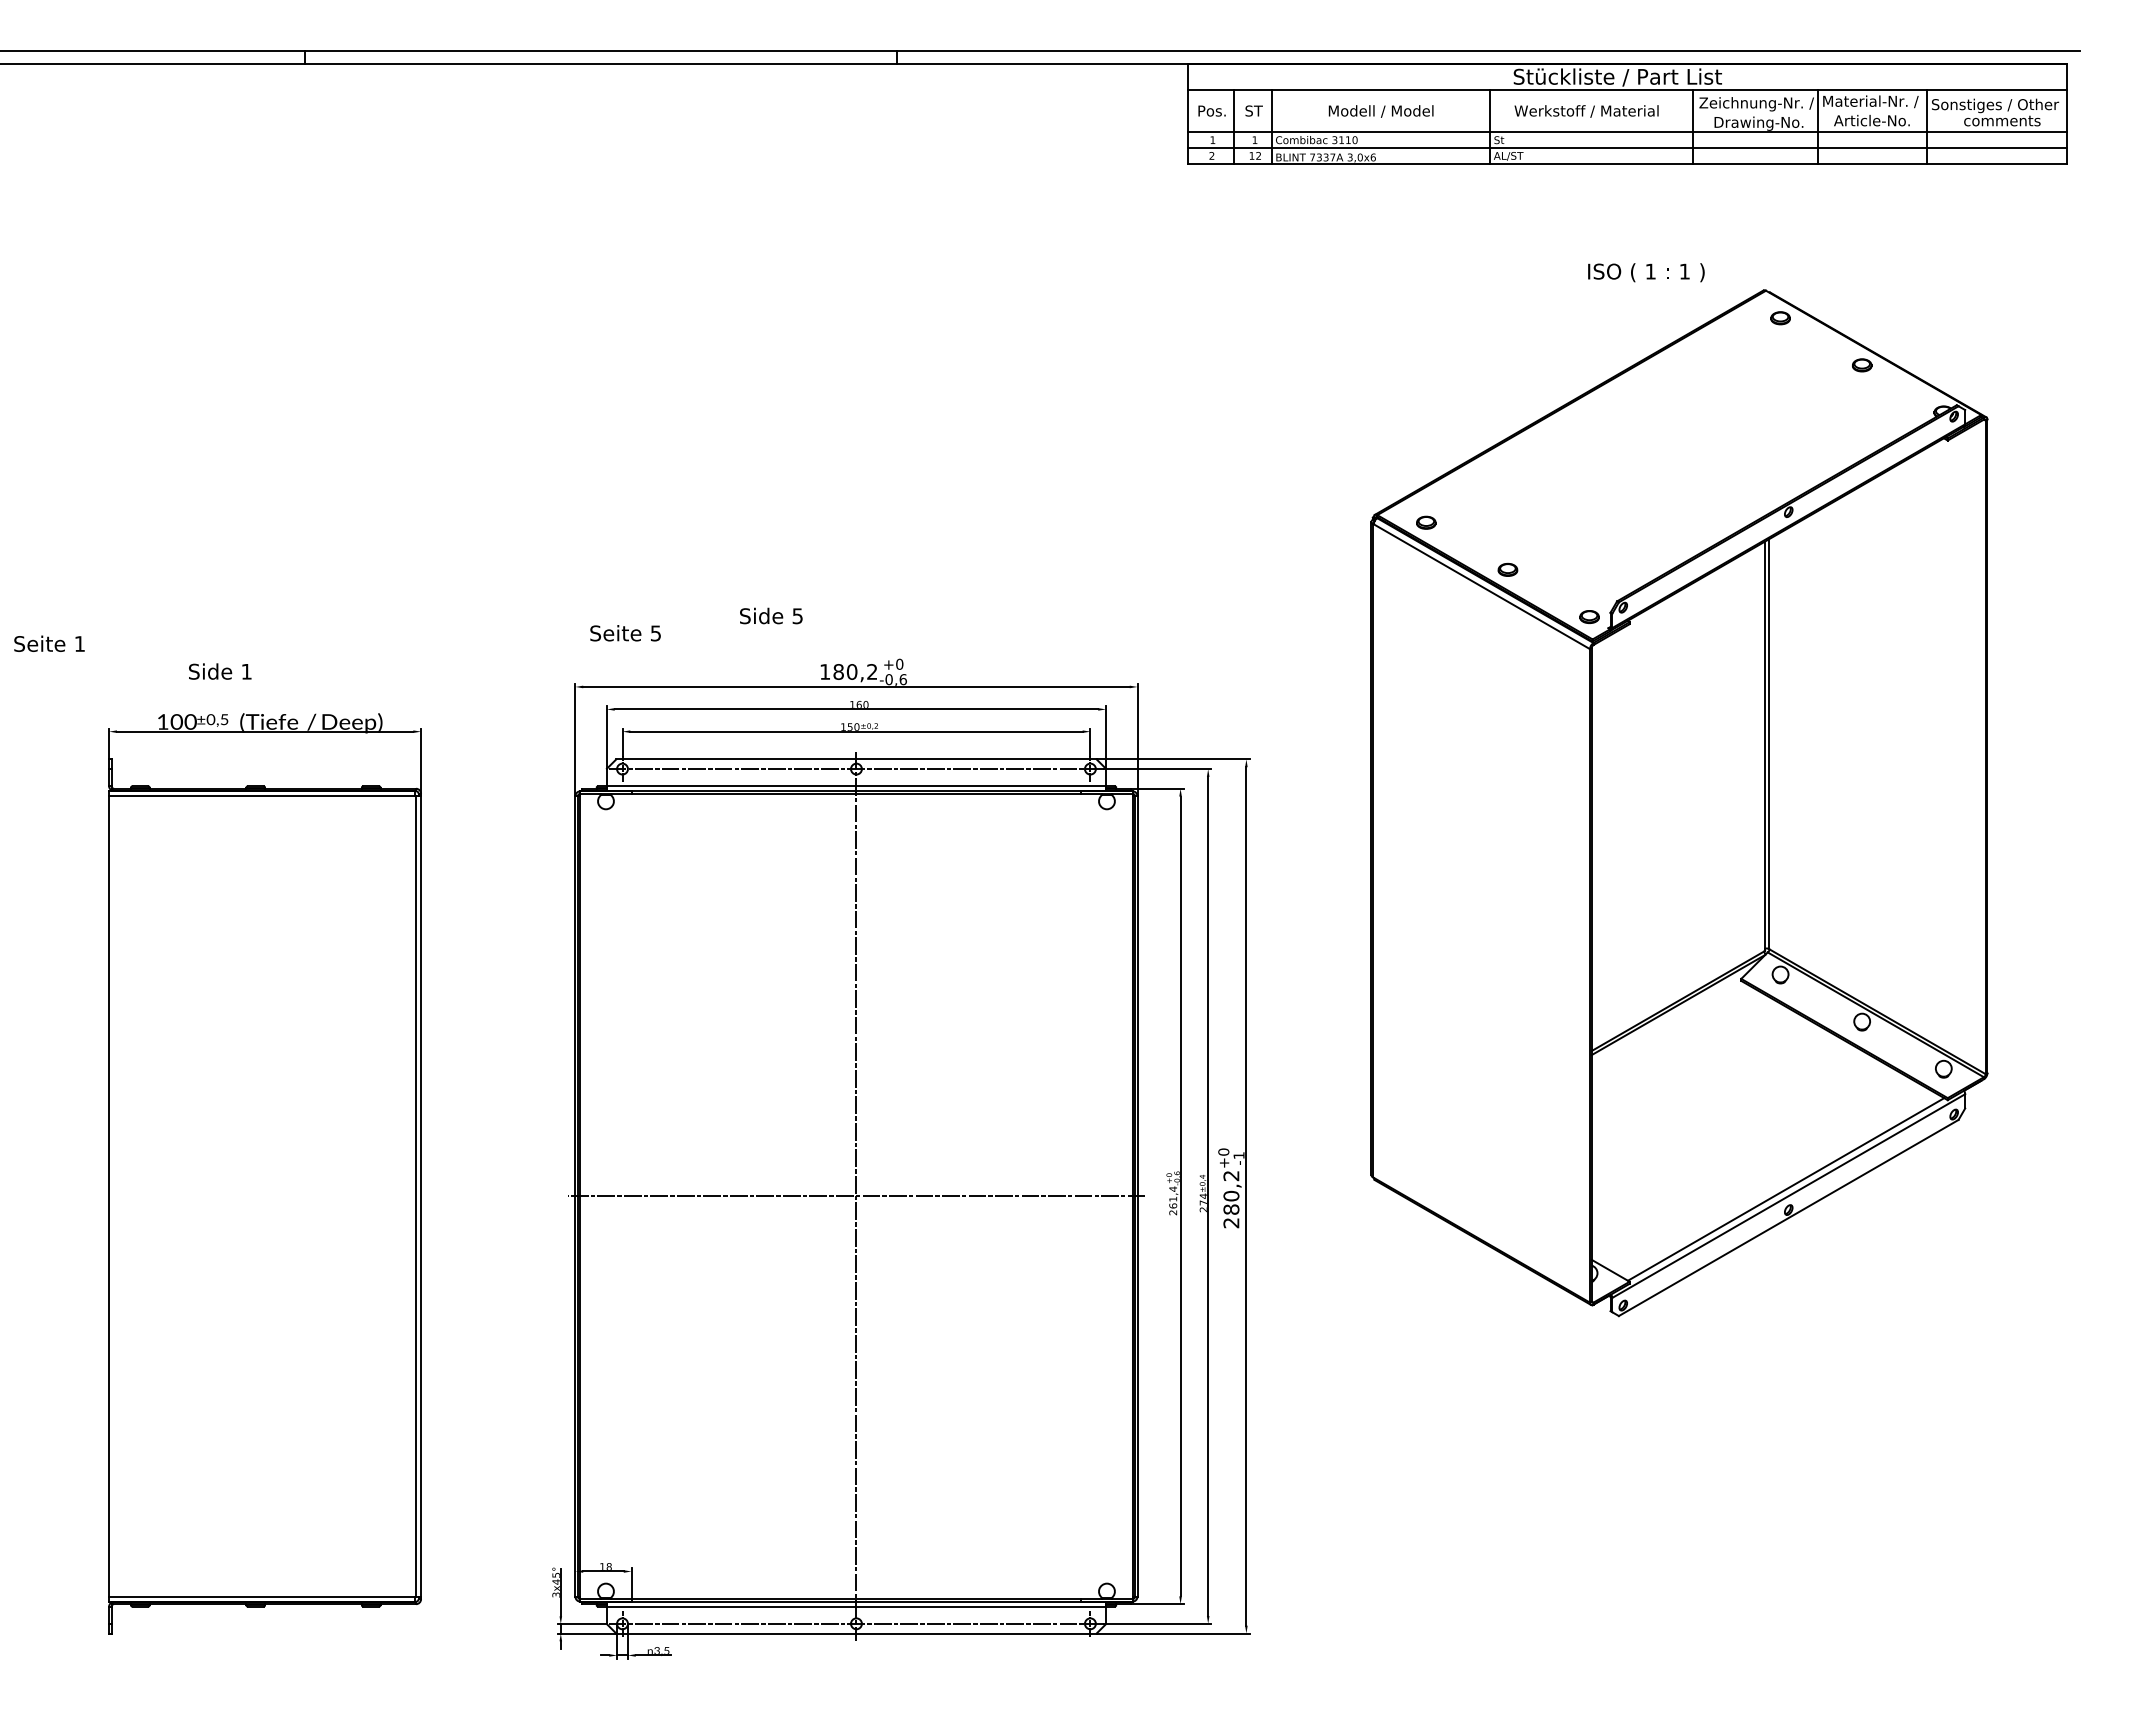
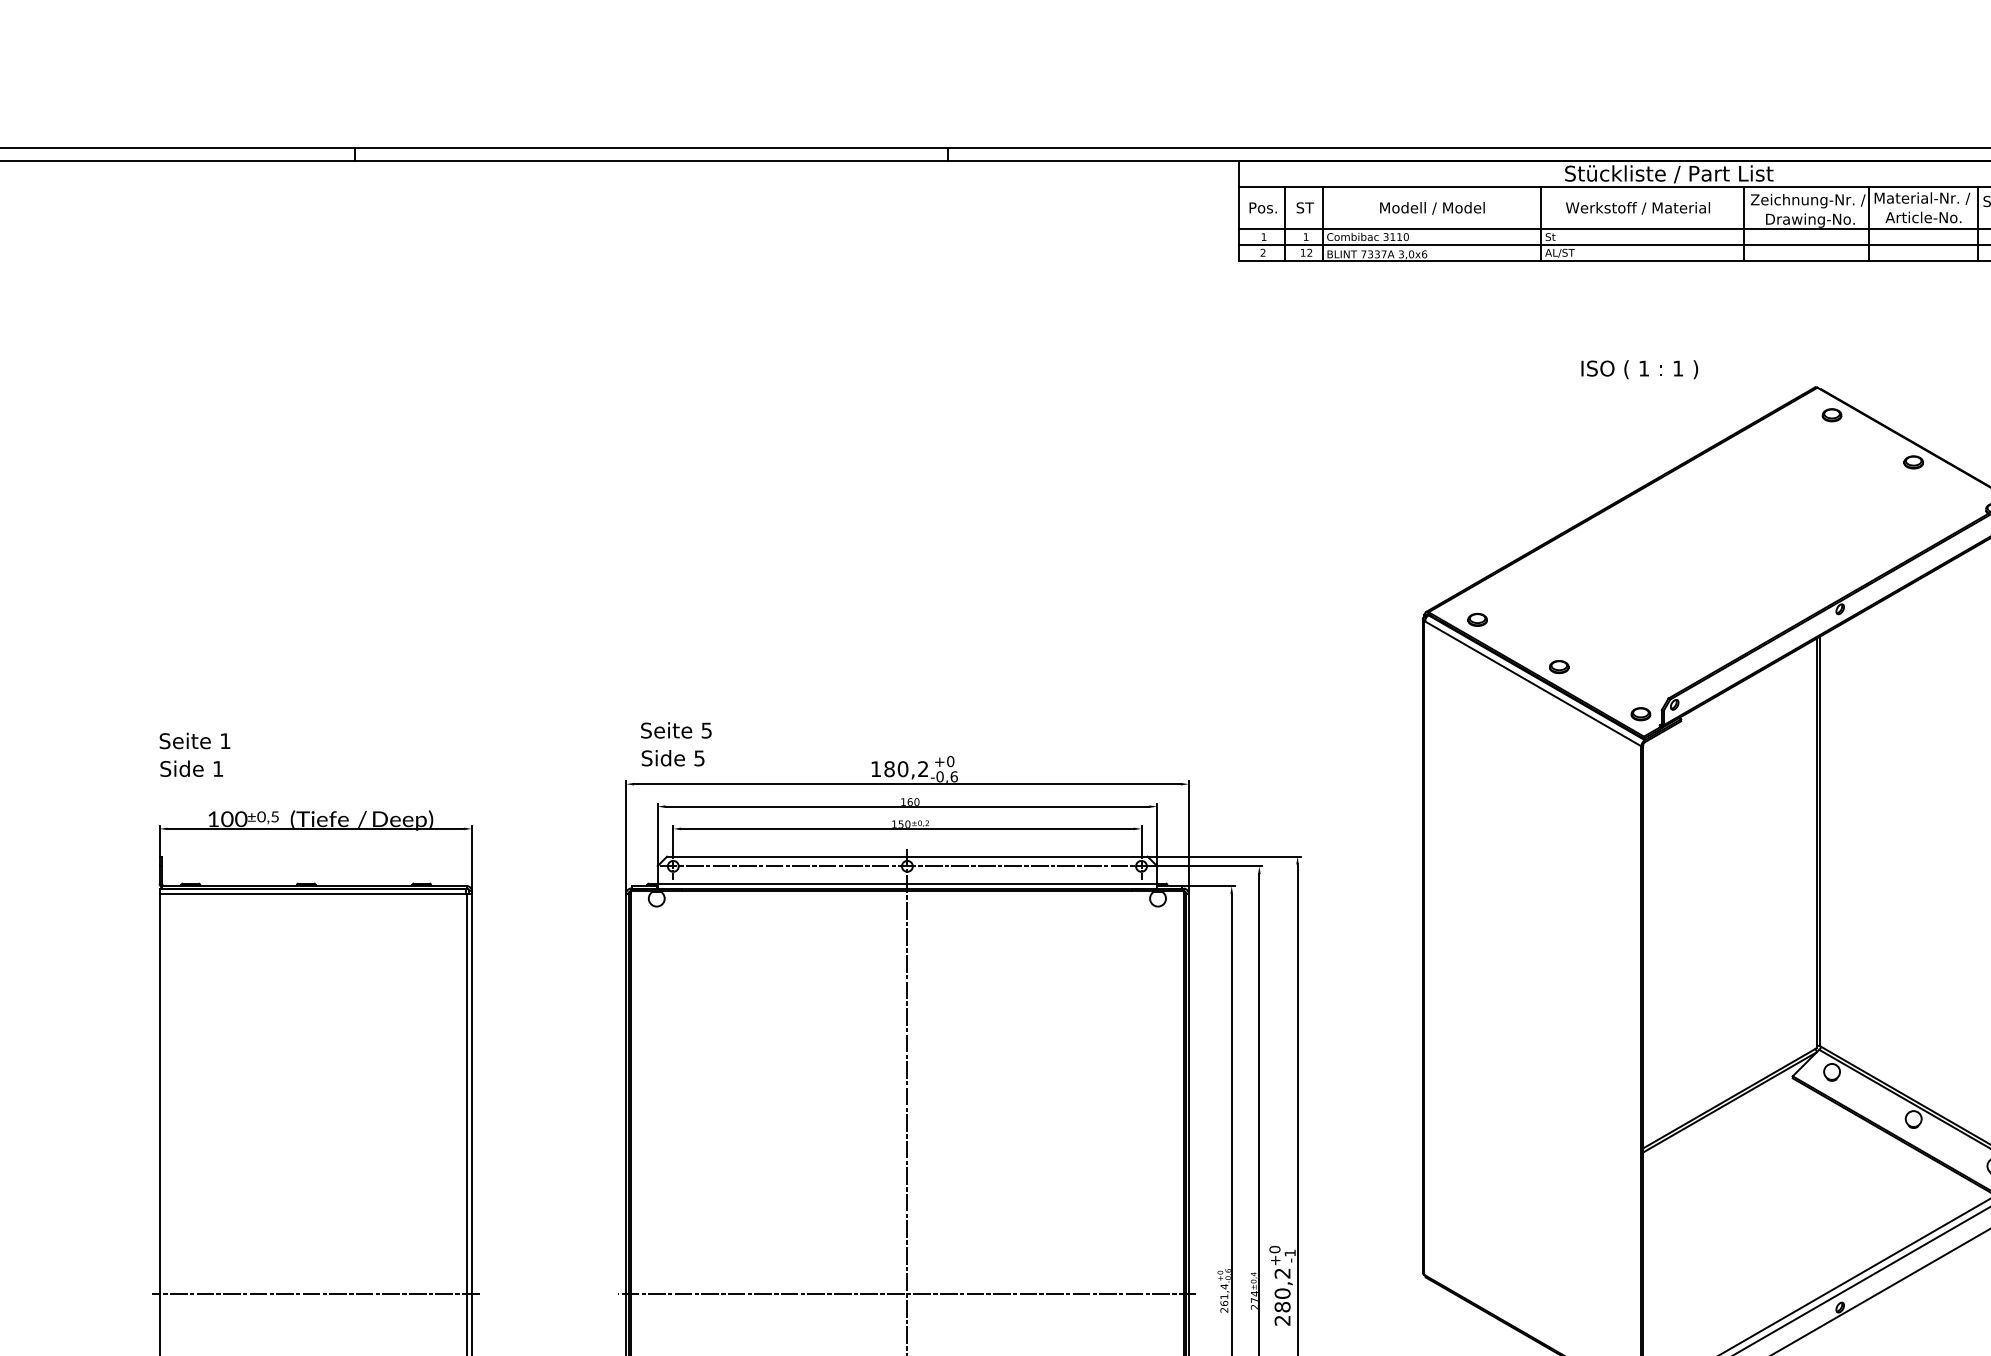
text: (1646, 272) -> (1639, 369), moved
text: (771, 615) -> (673, 757), moved
text: (49, 643) -> (195, 740), moved
text: (220, 671) -> (192, 768), moved
line: (264, 1196) -> (315, 1294), added

